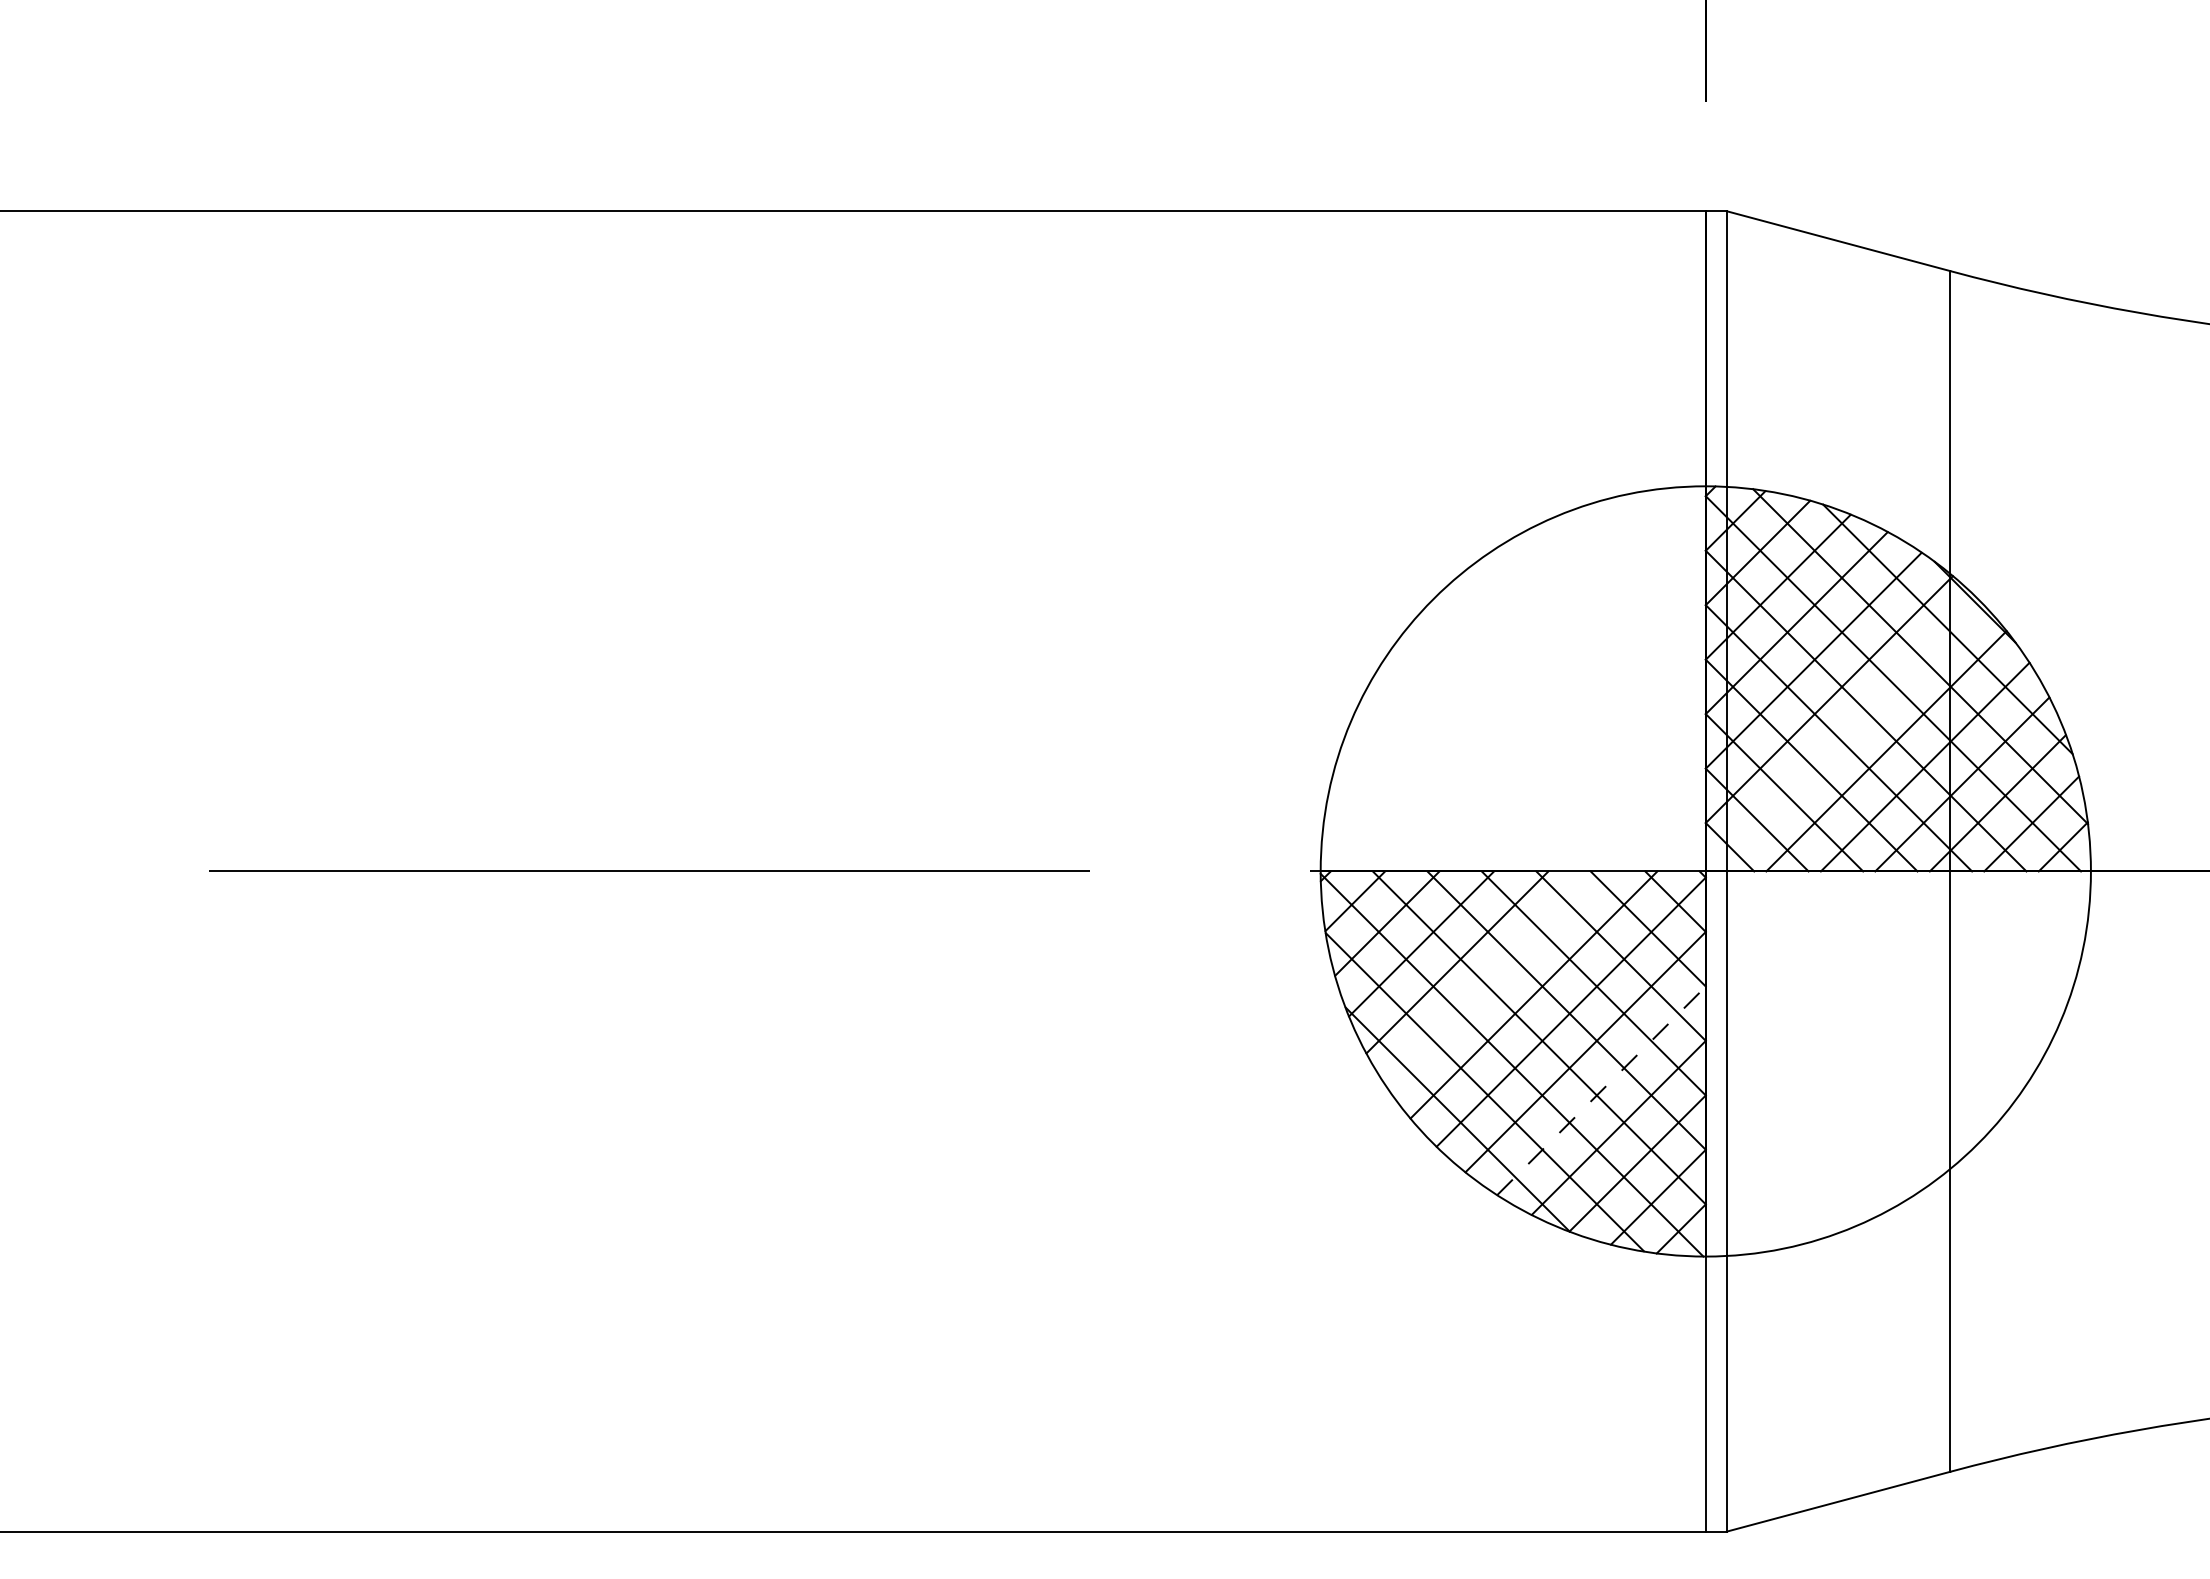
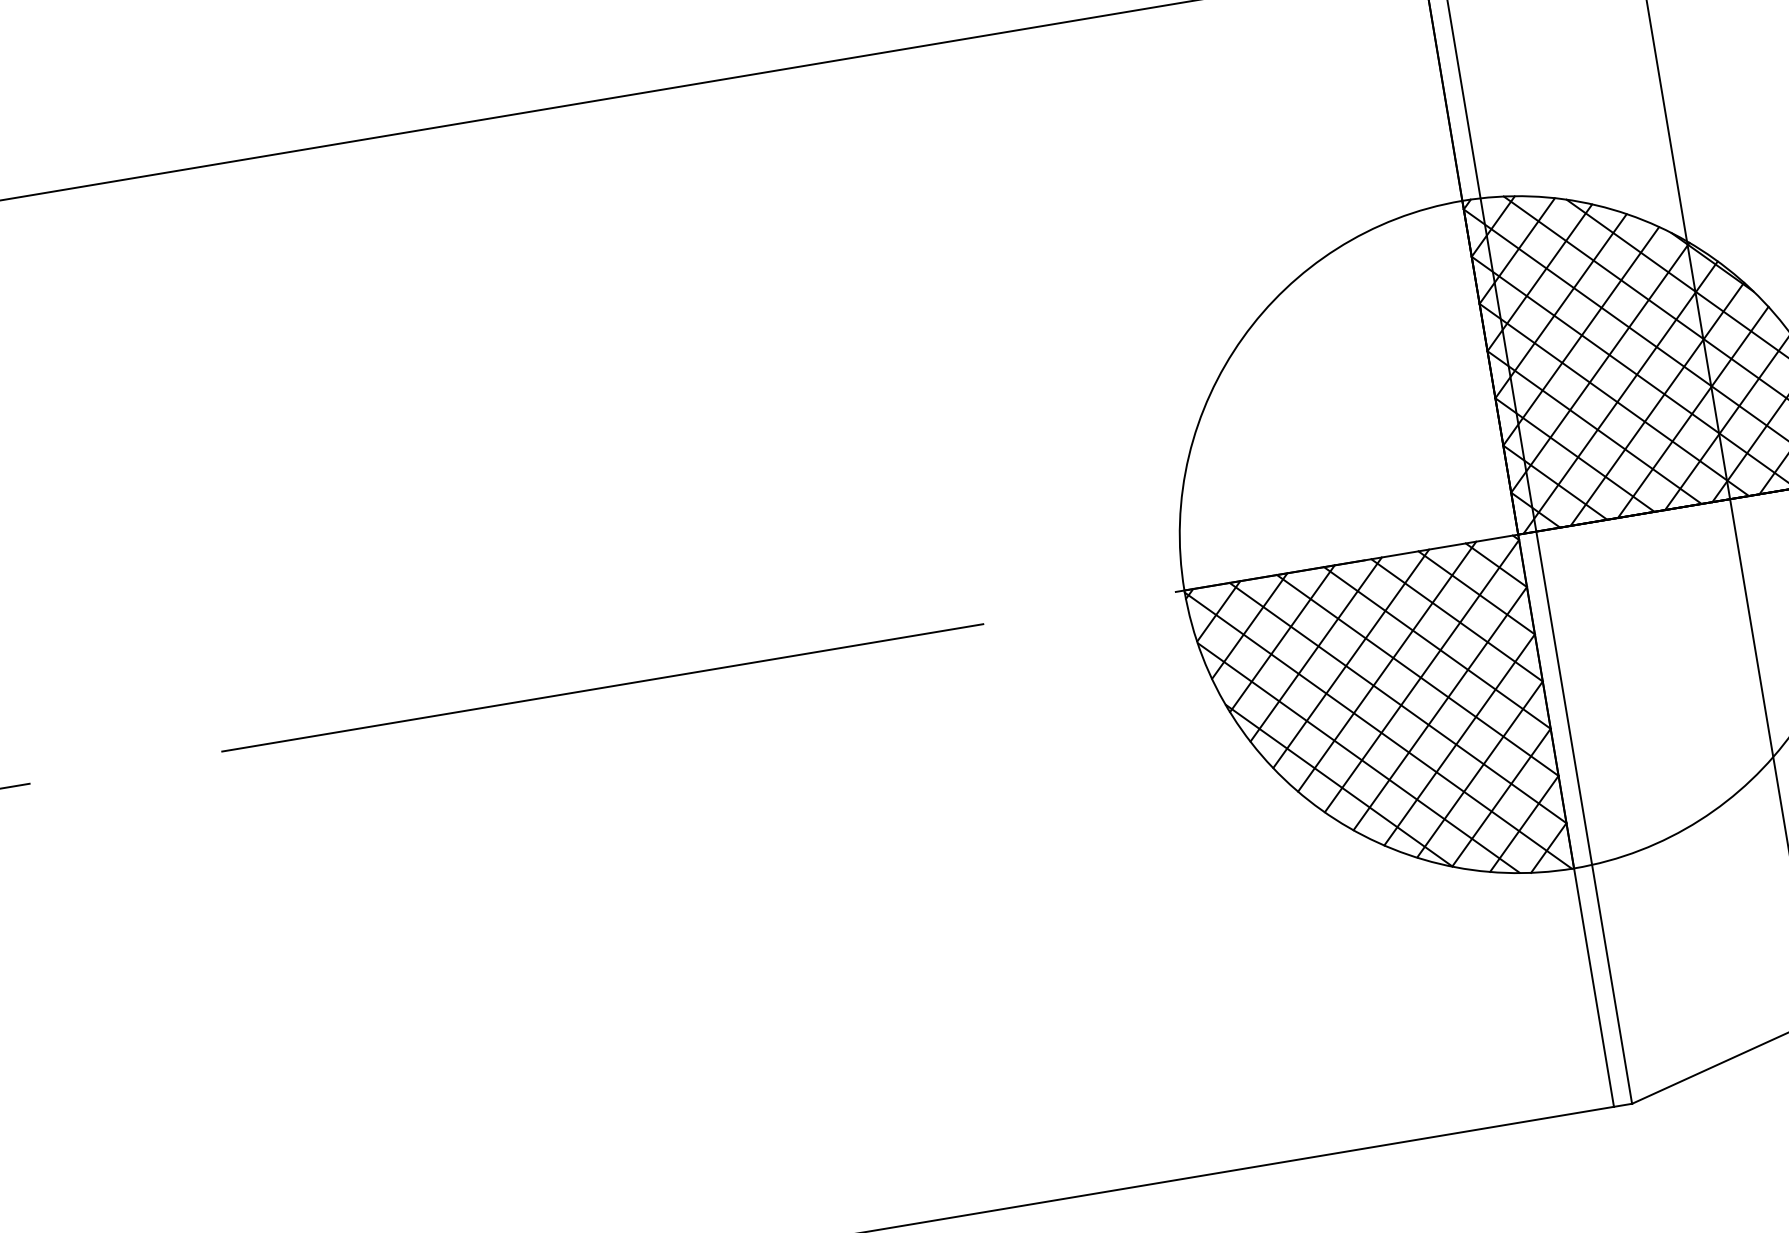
line: (1846, 736) -> (1620, 397), added
line: (1495, 979) -> (1351, 658), added
line: (1601, 1090) -> (1459, 739), dashed -> solid

